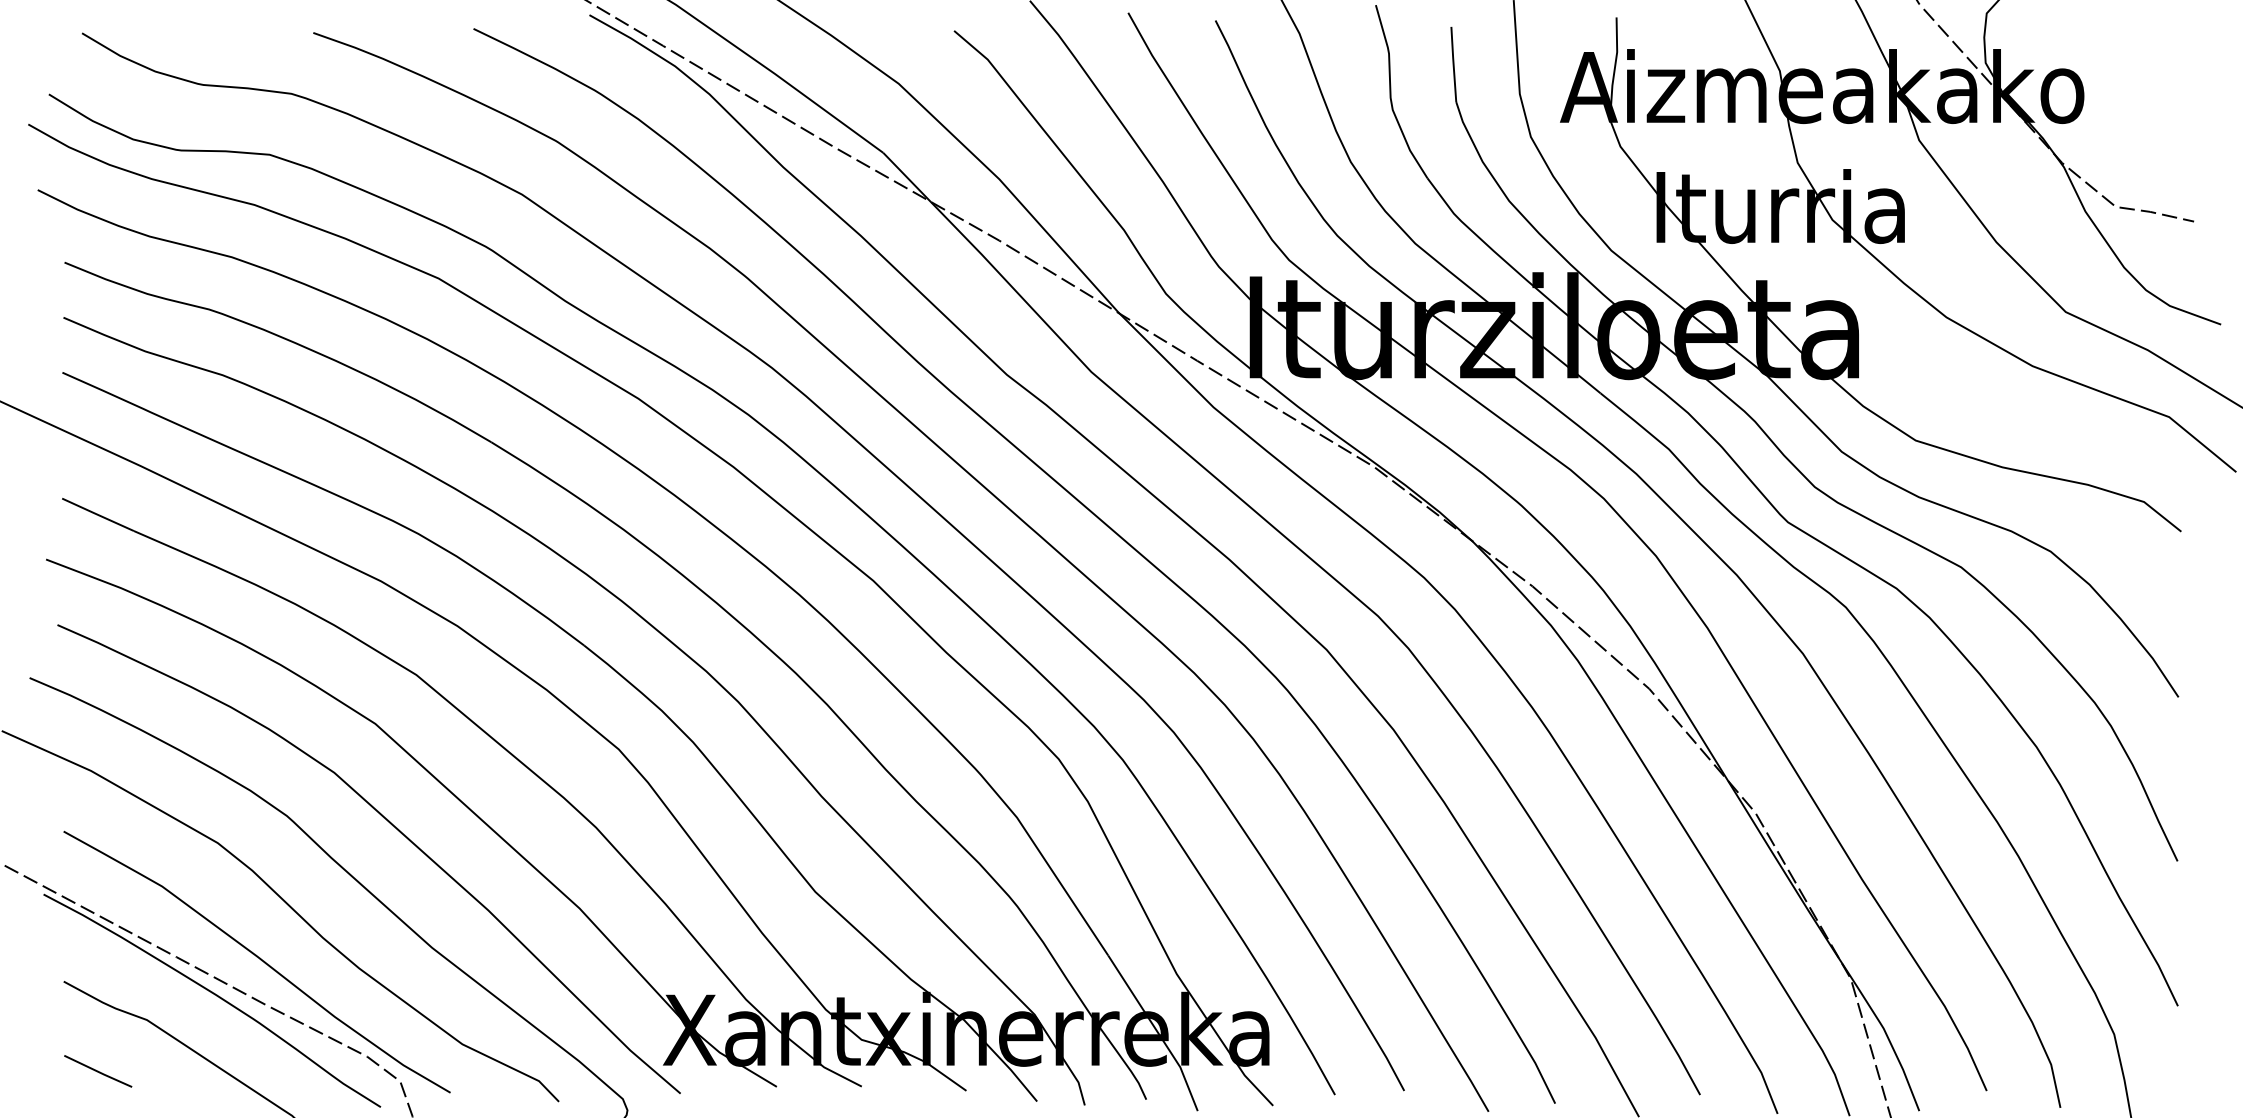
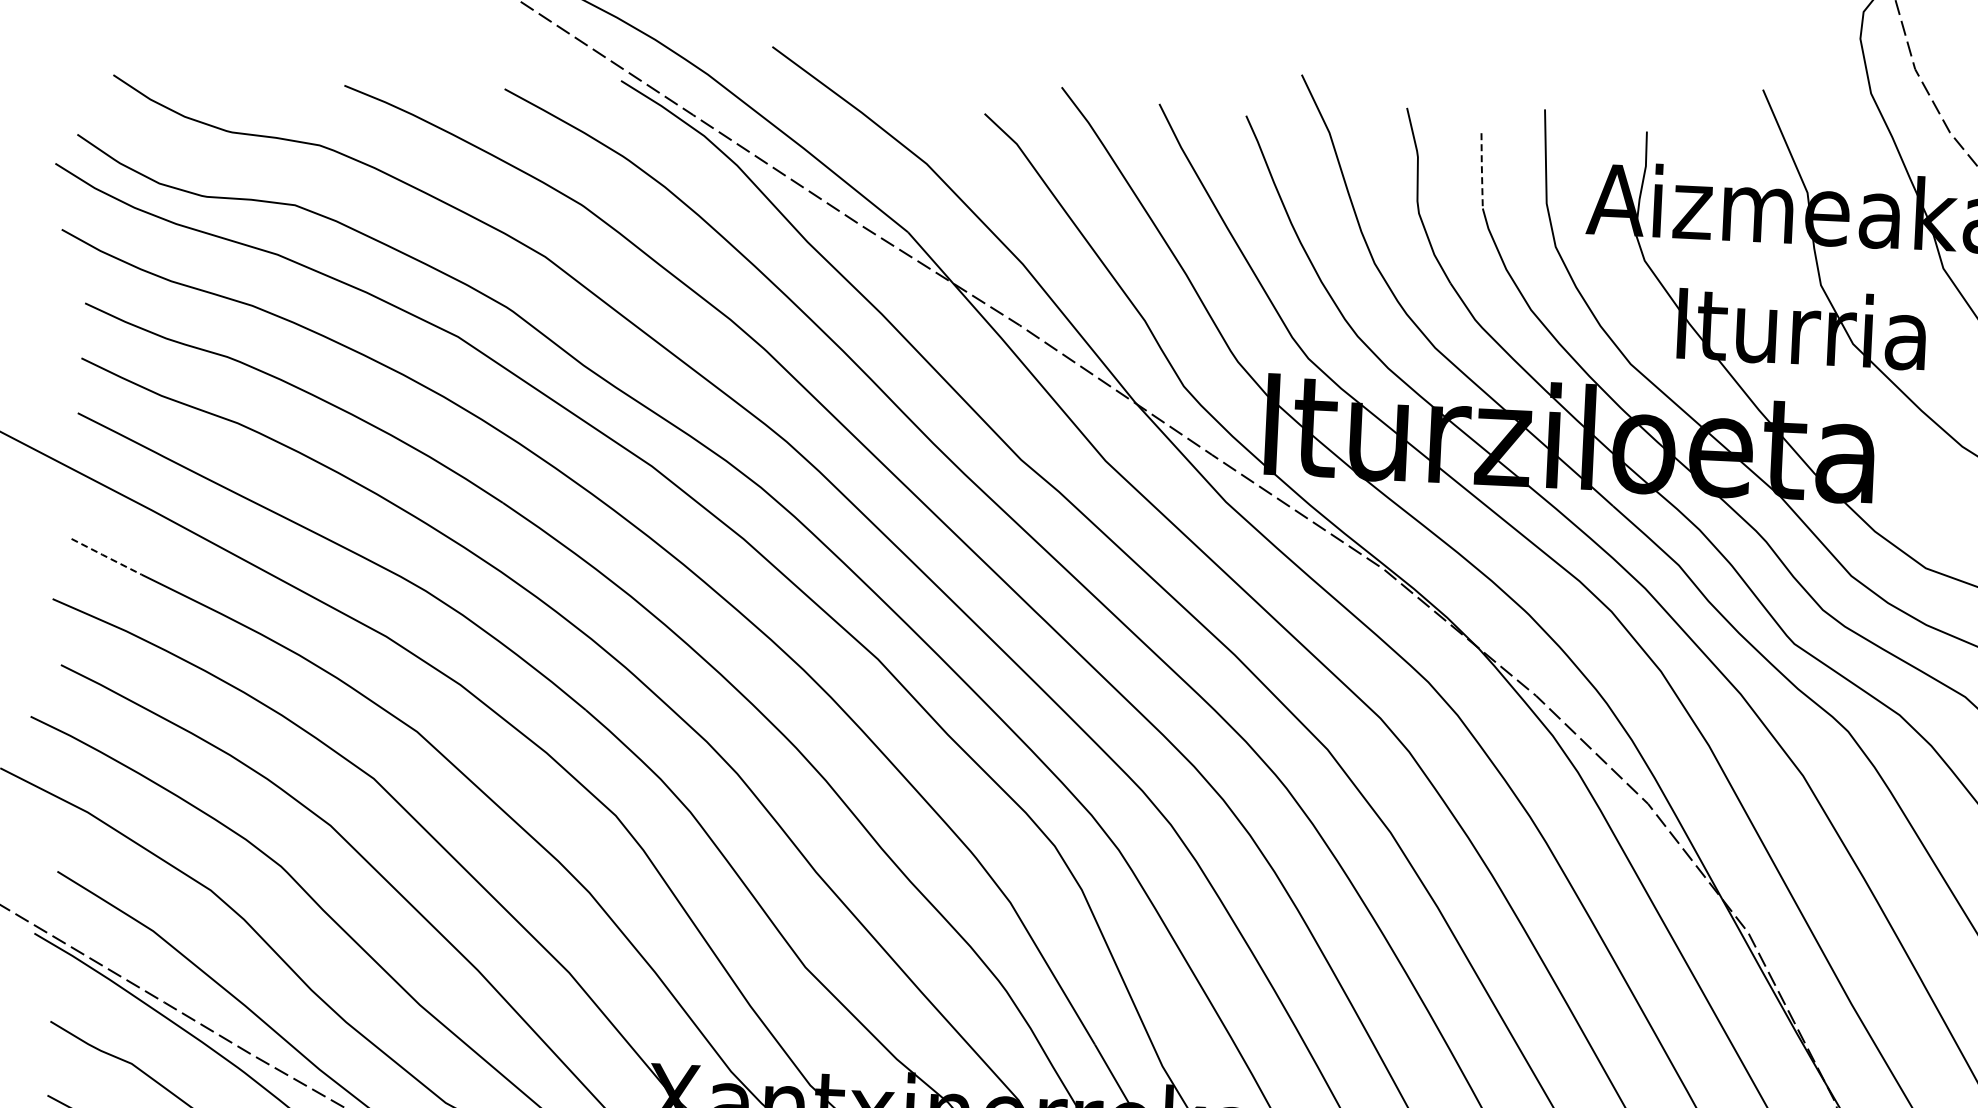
line: (1453, 63) -> (1481, 169), solid -> dashed
line: (98, 514) -> (107, 556), solid -> dashed

